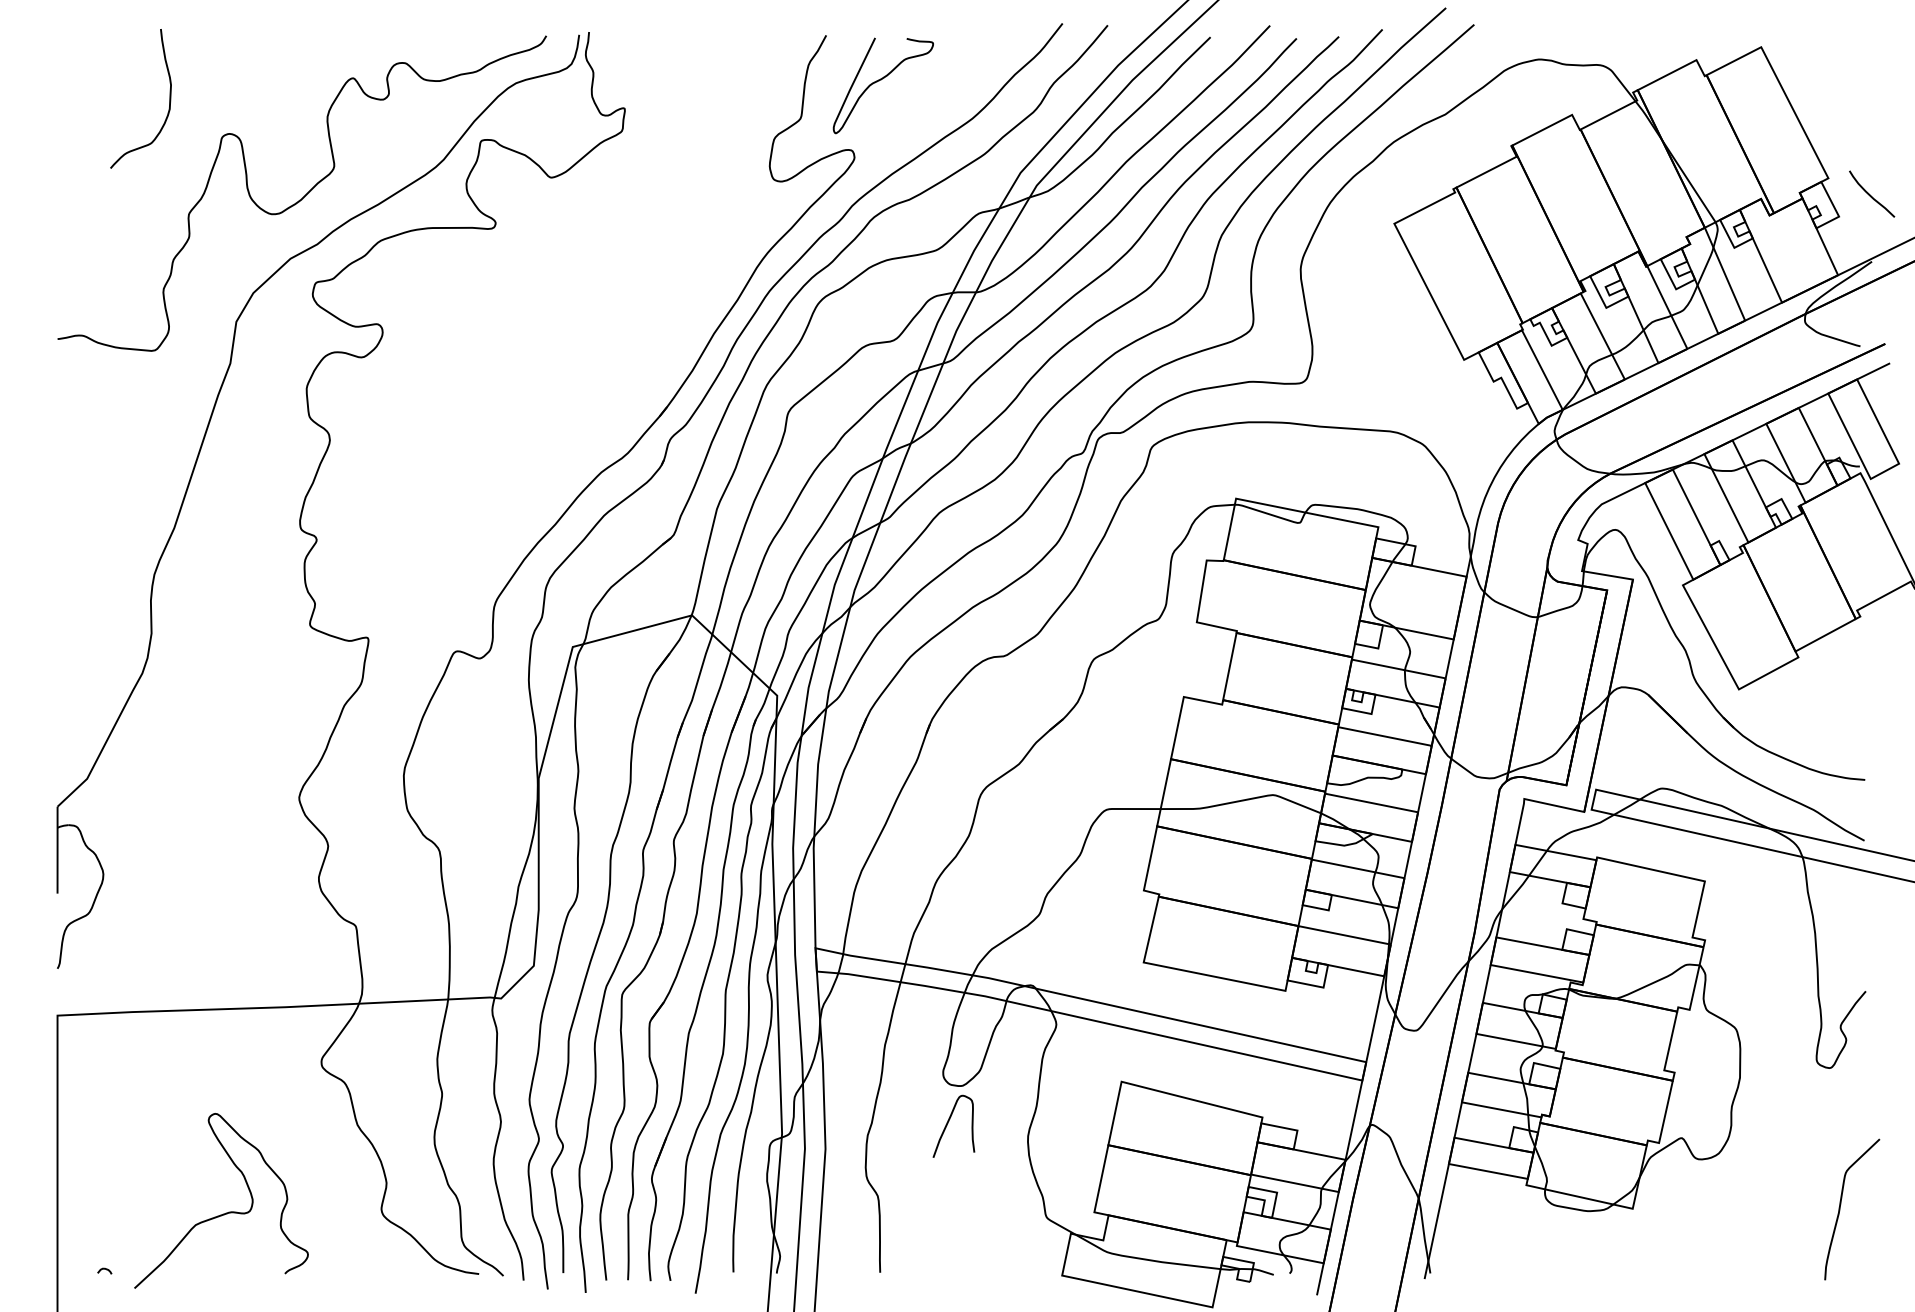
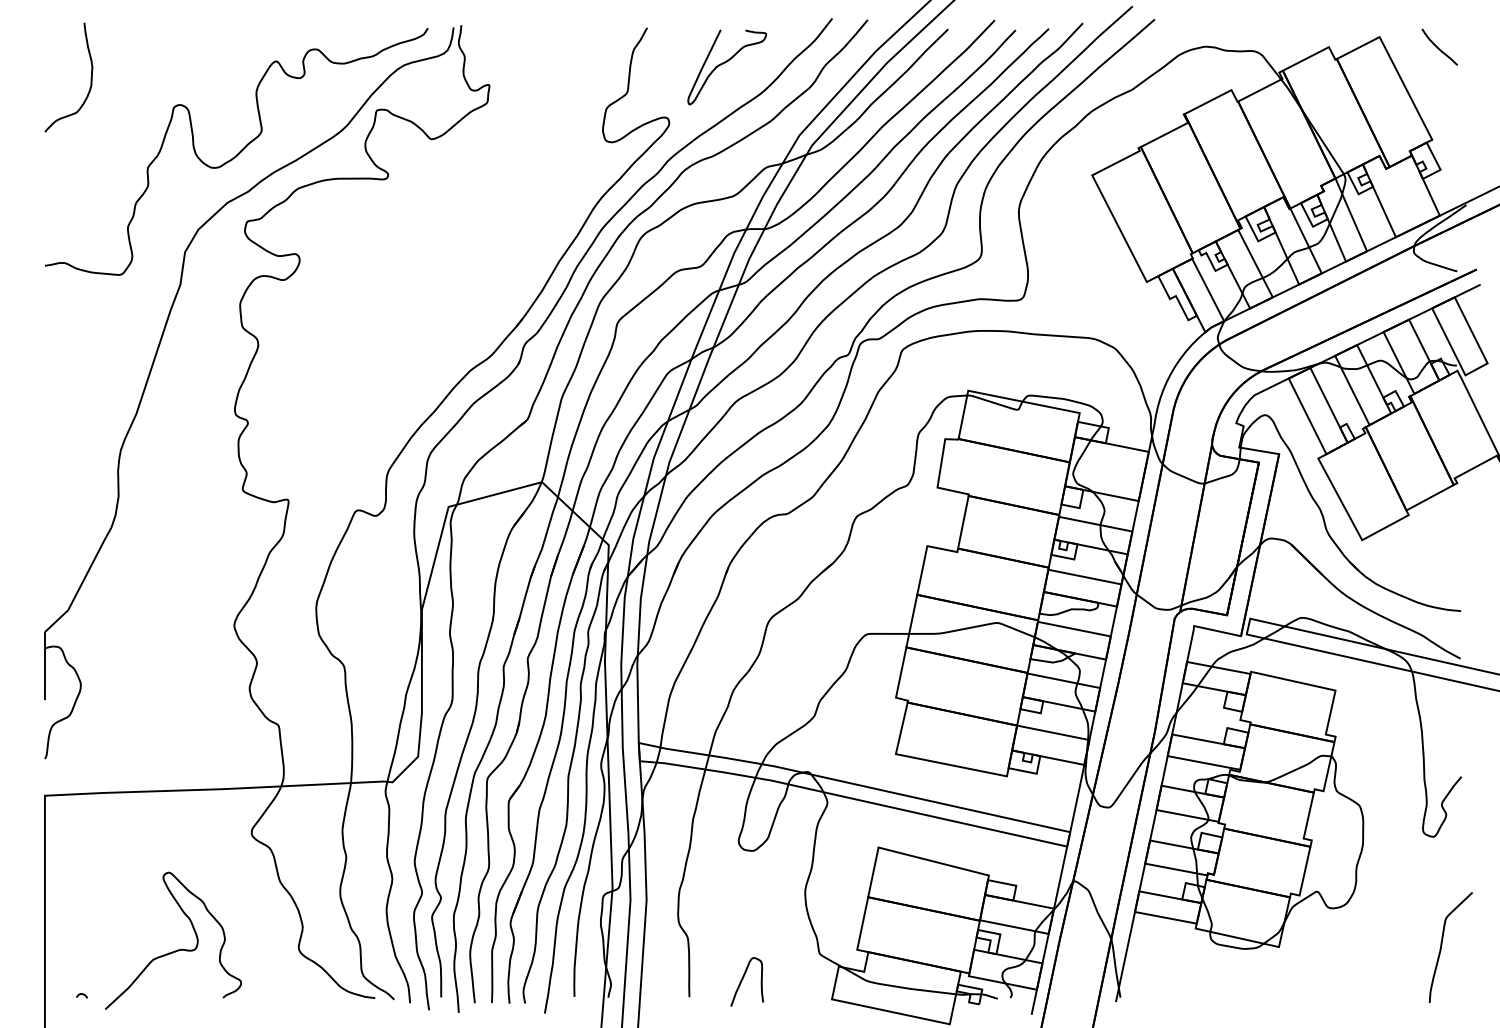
curve: (879, 81) -> (724, 63), moved
curve: (169, 98) -> (91, 77), moved
curve: (1870, 194) -> (1438, 47), moved
curve: (948, 1123) -> (742, 979), moved

